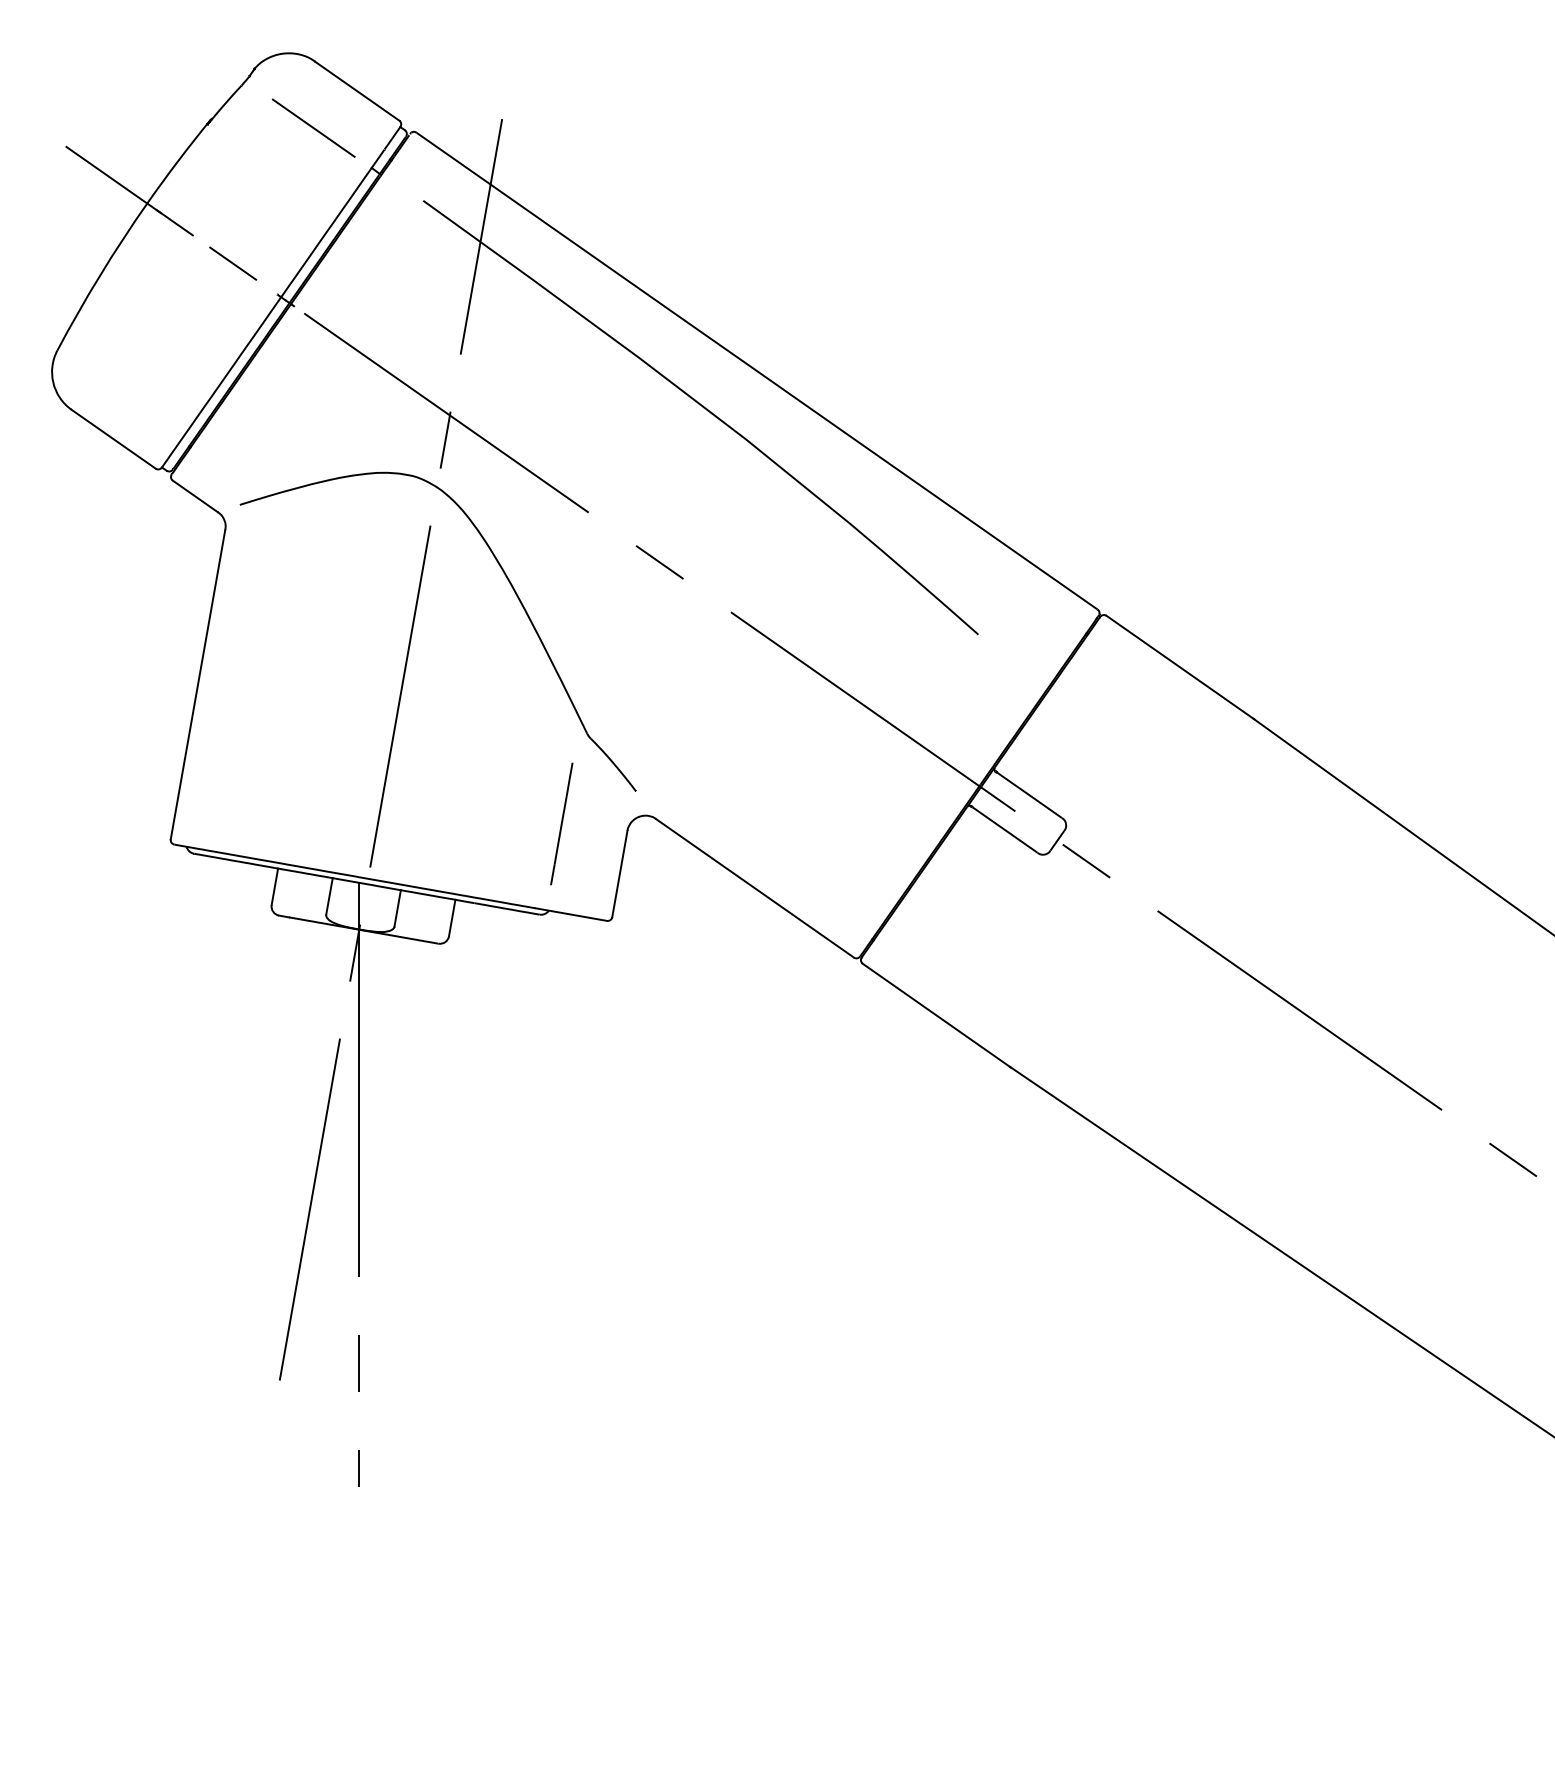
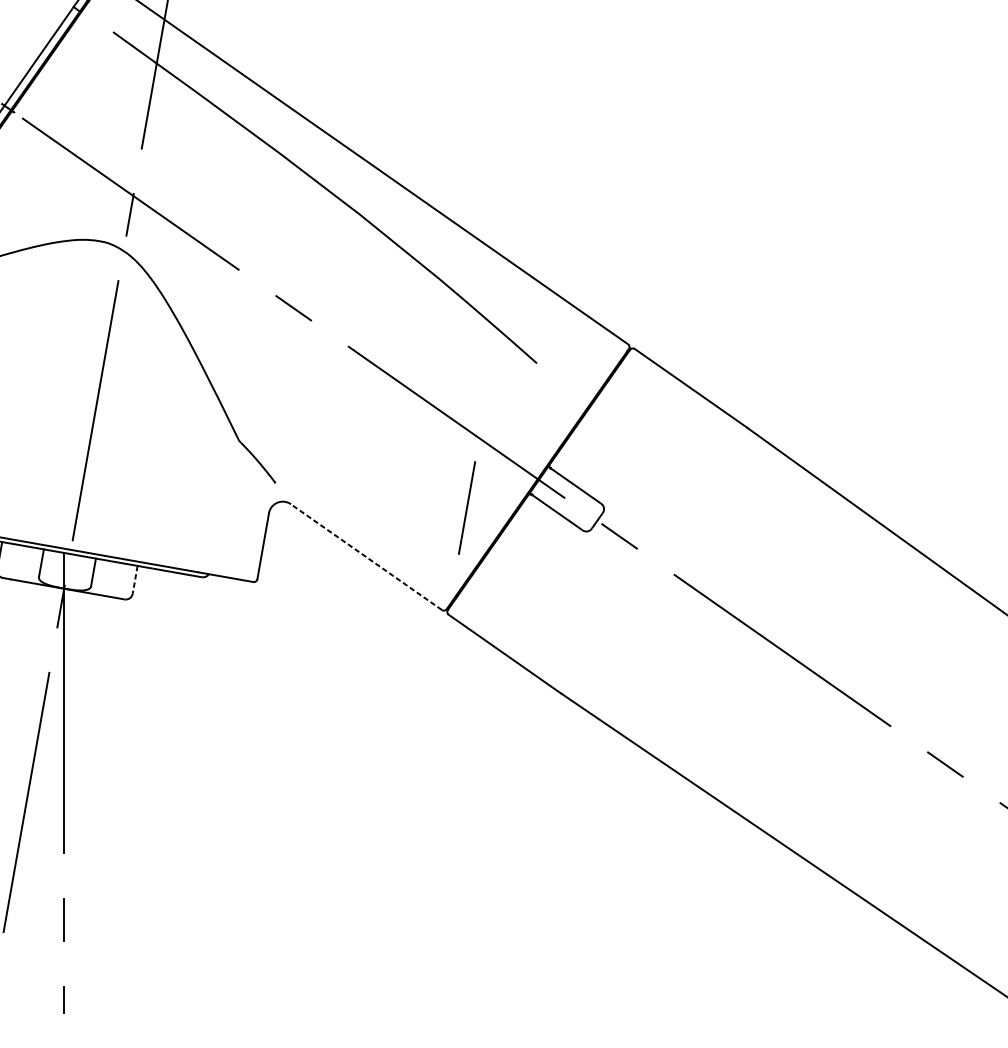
line: (561, 823) -> (466, 507), moved
line: (755, 888) -> (366, 557), solid -> dashed
line: (452, 918) -> (135, 580), solid -> dashed

